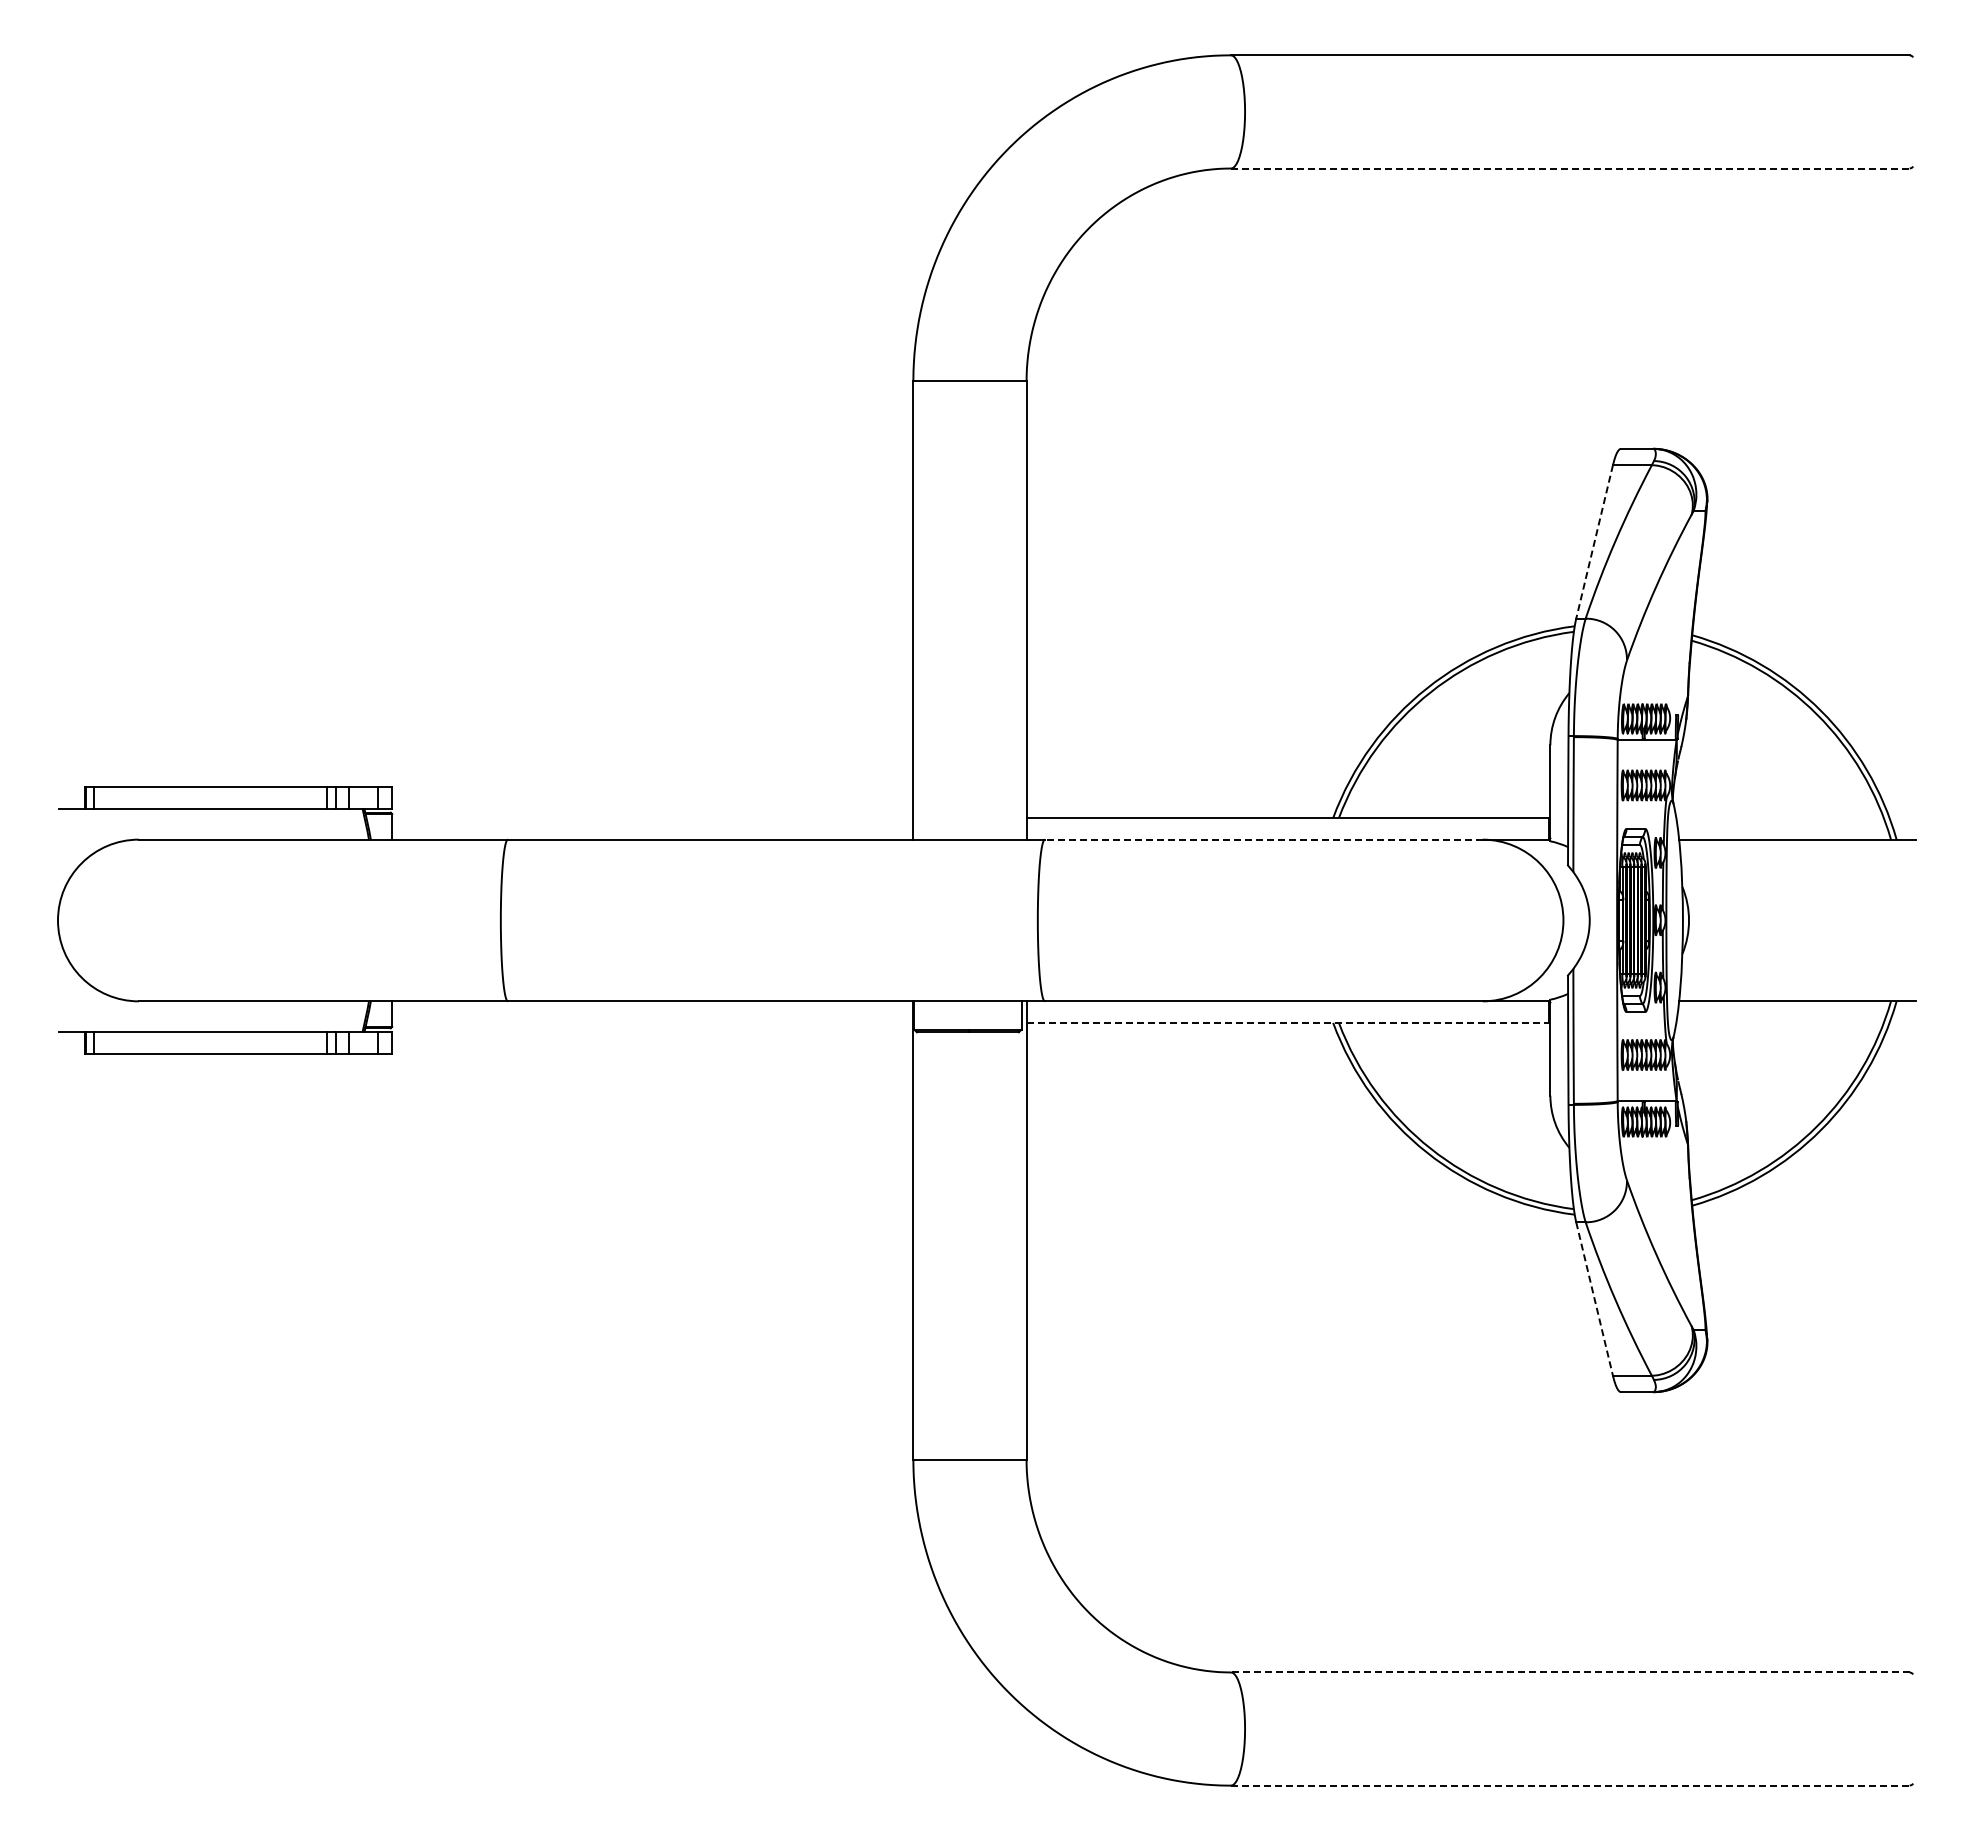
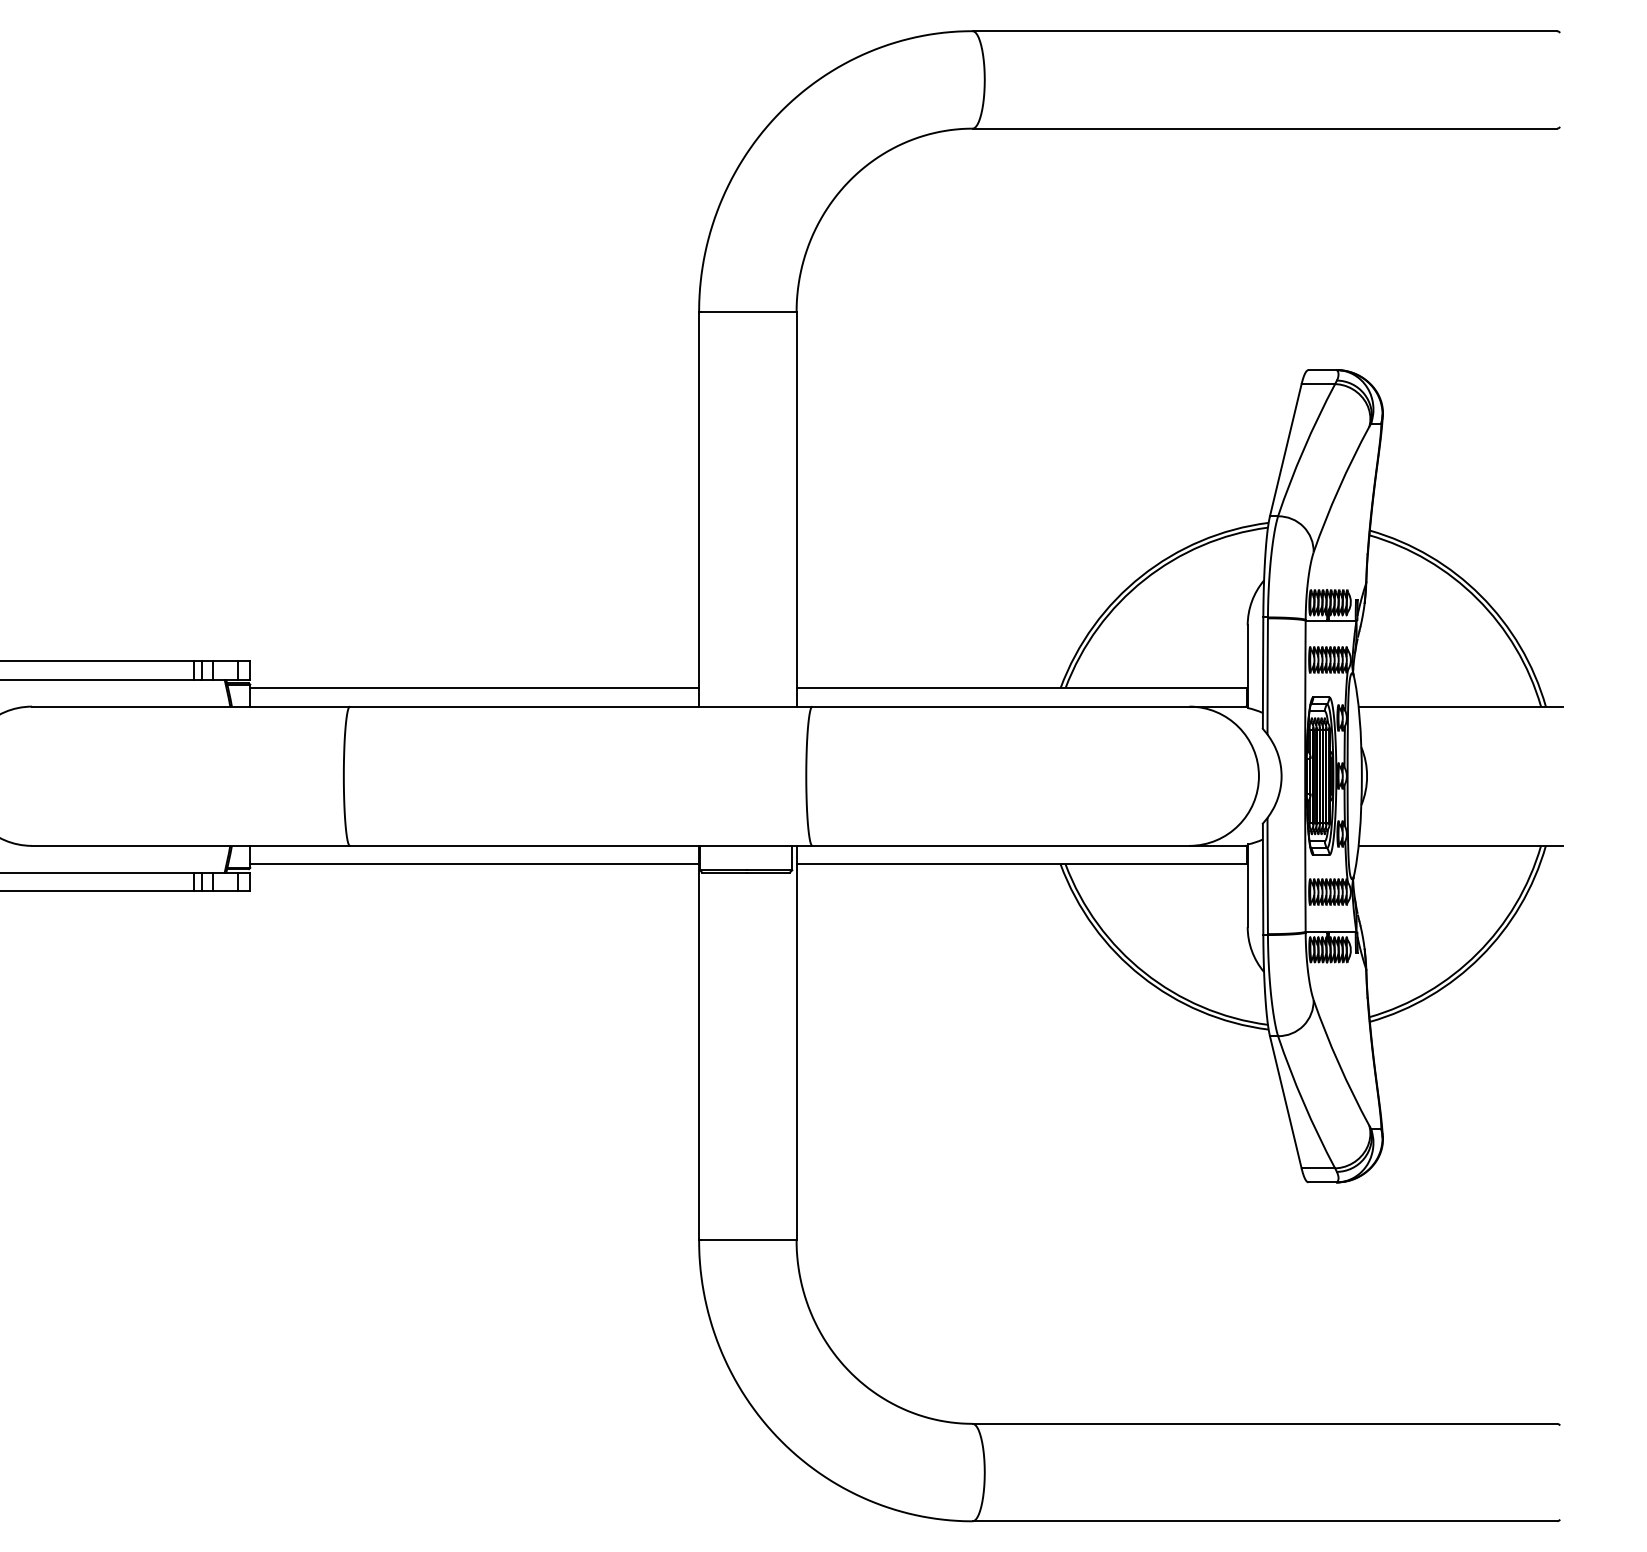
line: (1570, 168) -> (1265, 128), dashed -> solid
line: (1594, 541) -> (1285, 449), dashed -> solid
line: (652, 818) -> (474, 688), added
line: (1263, 839) -> (1000, 706), dashed -> solid
line: (652, 1022) -> (474, 864), added
line: (1288, 1022) -> (1022, 864), dashed -> solid
line: (1594, 1299) -> (1285, 1102), dashed -> solid
line: (1569, 1672) -> (1264, 1423), dashed -> solid
line: (1570, 1785) -> (1265, 1521), dashed -> solid

